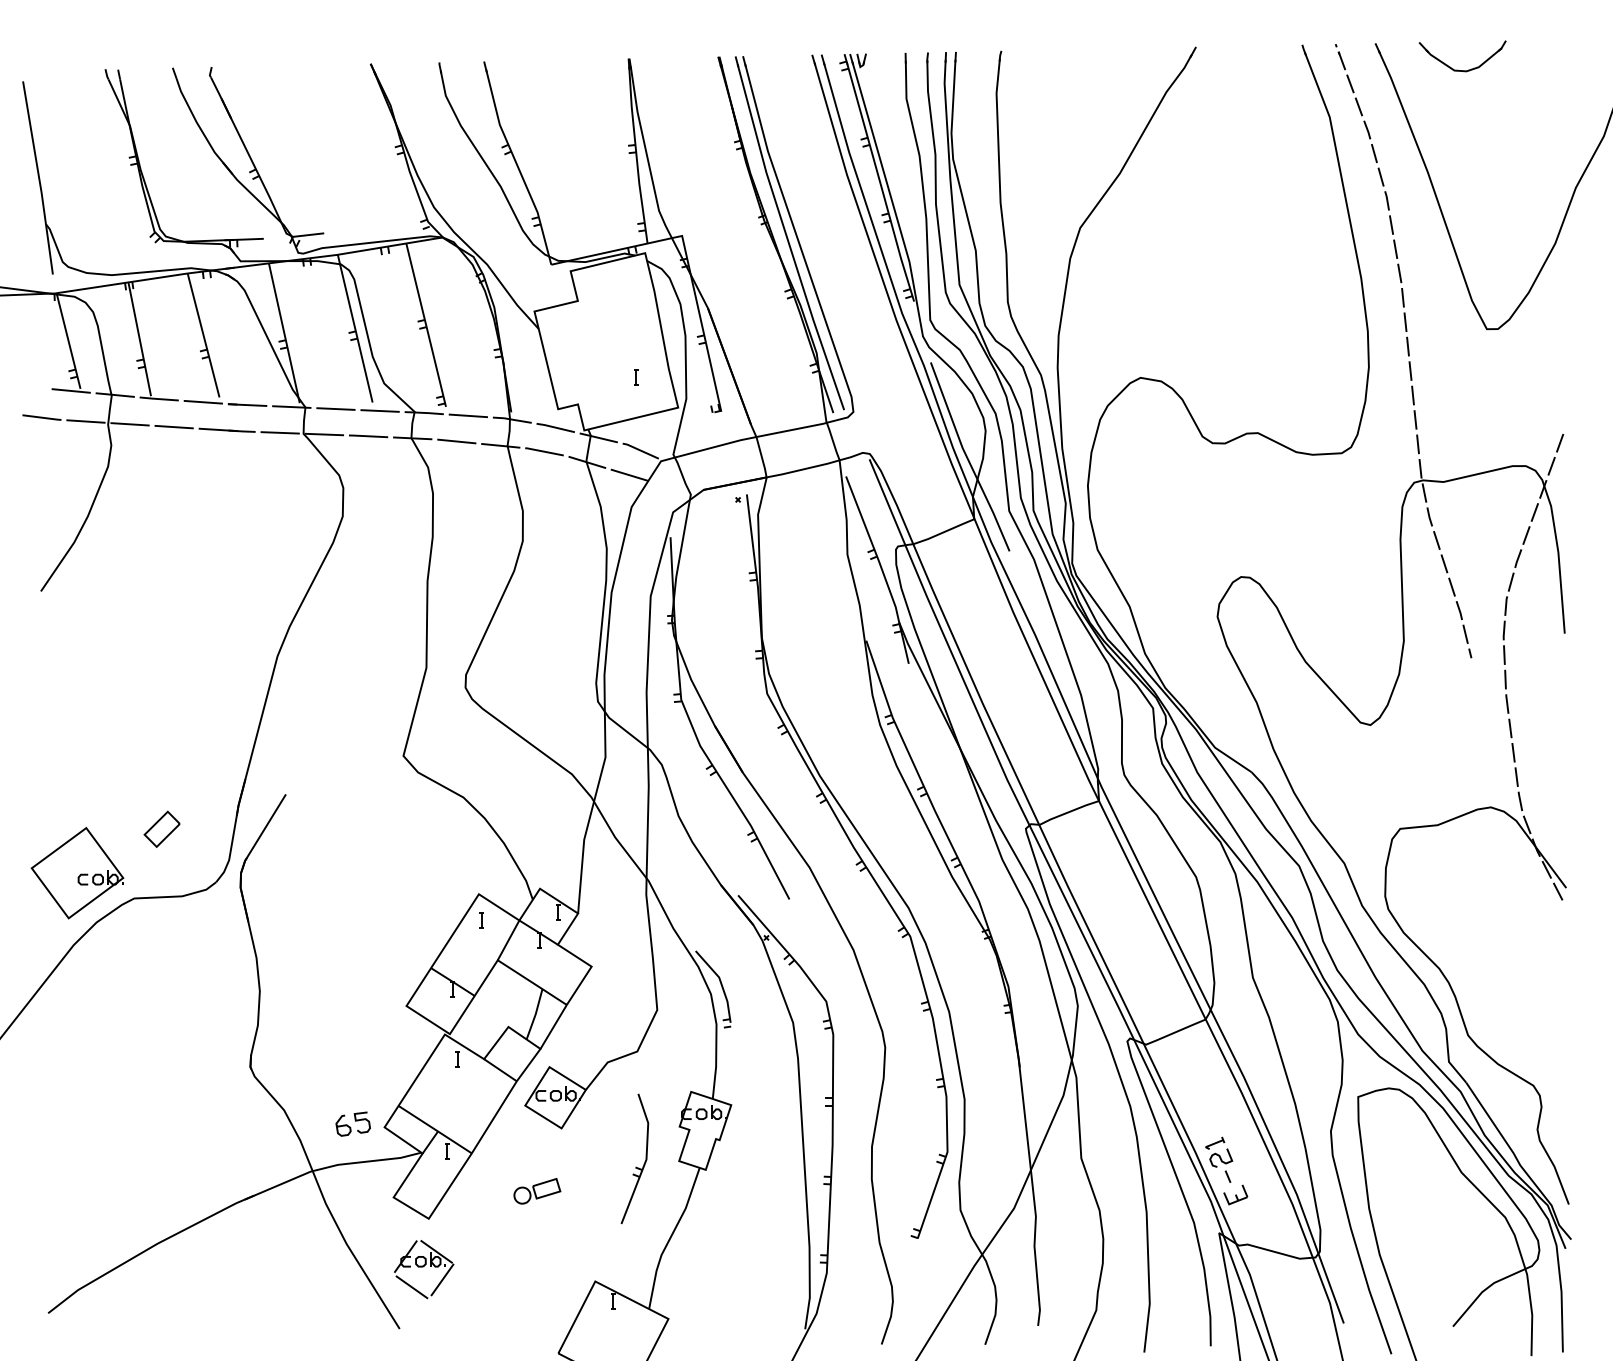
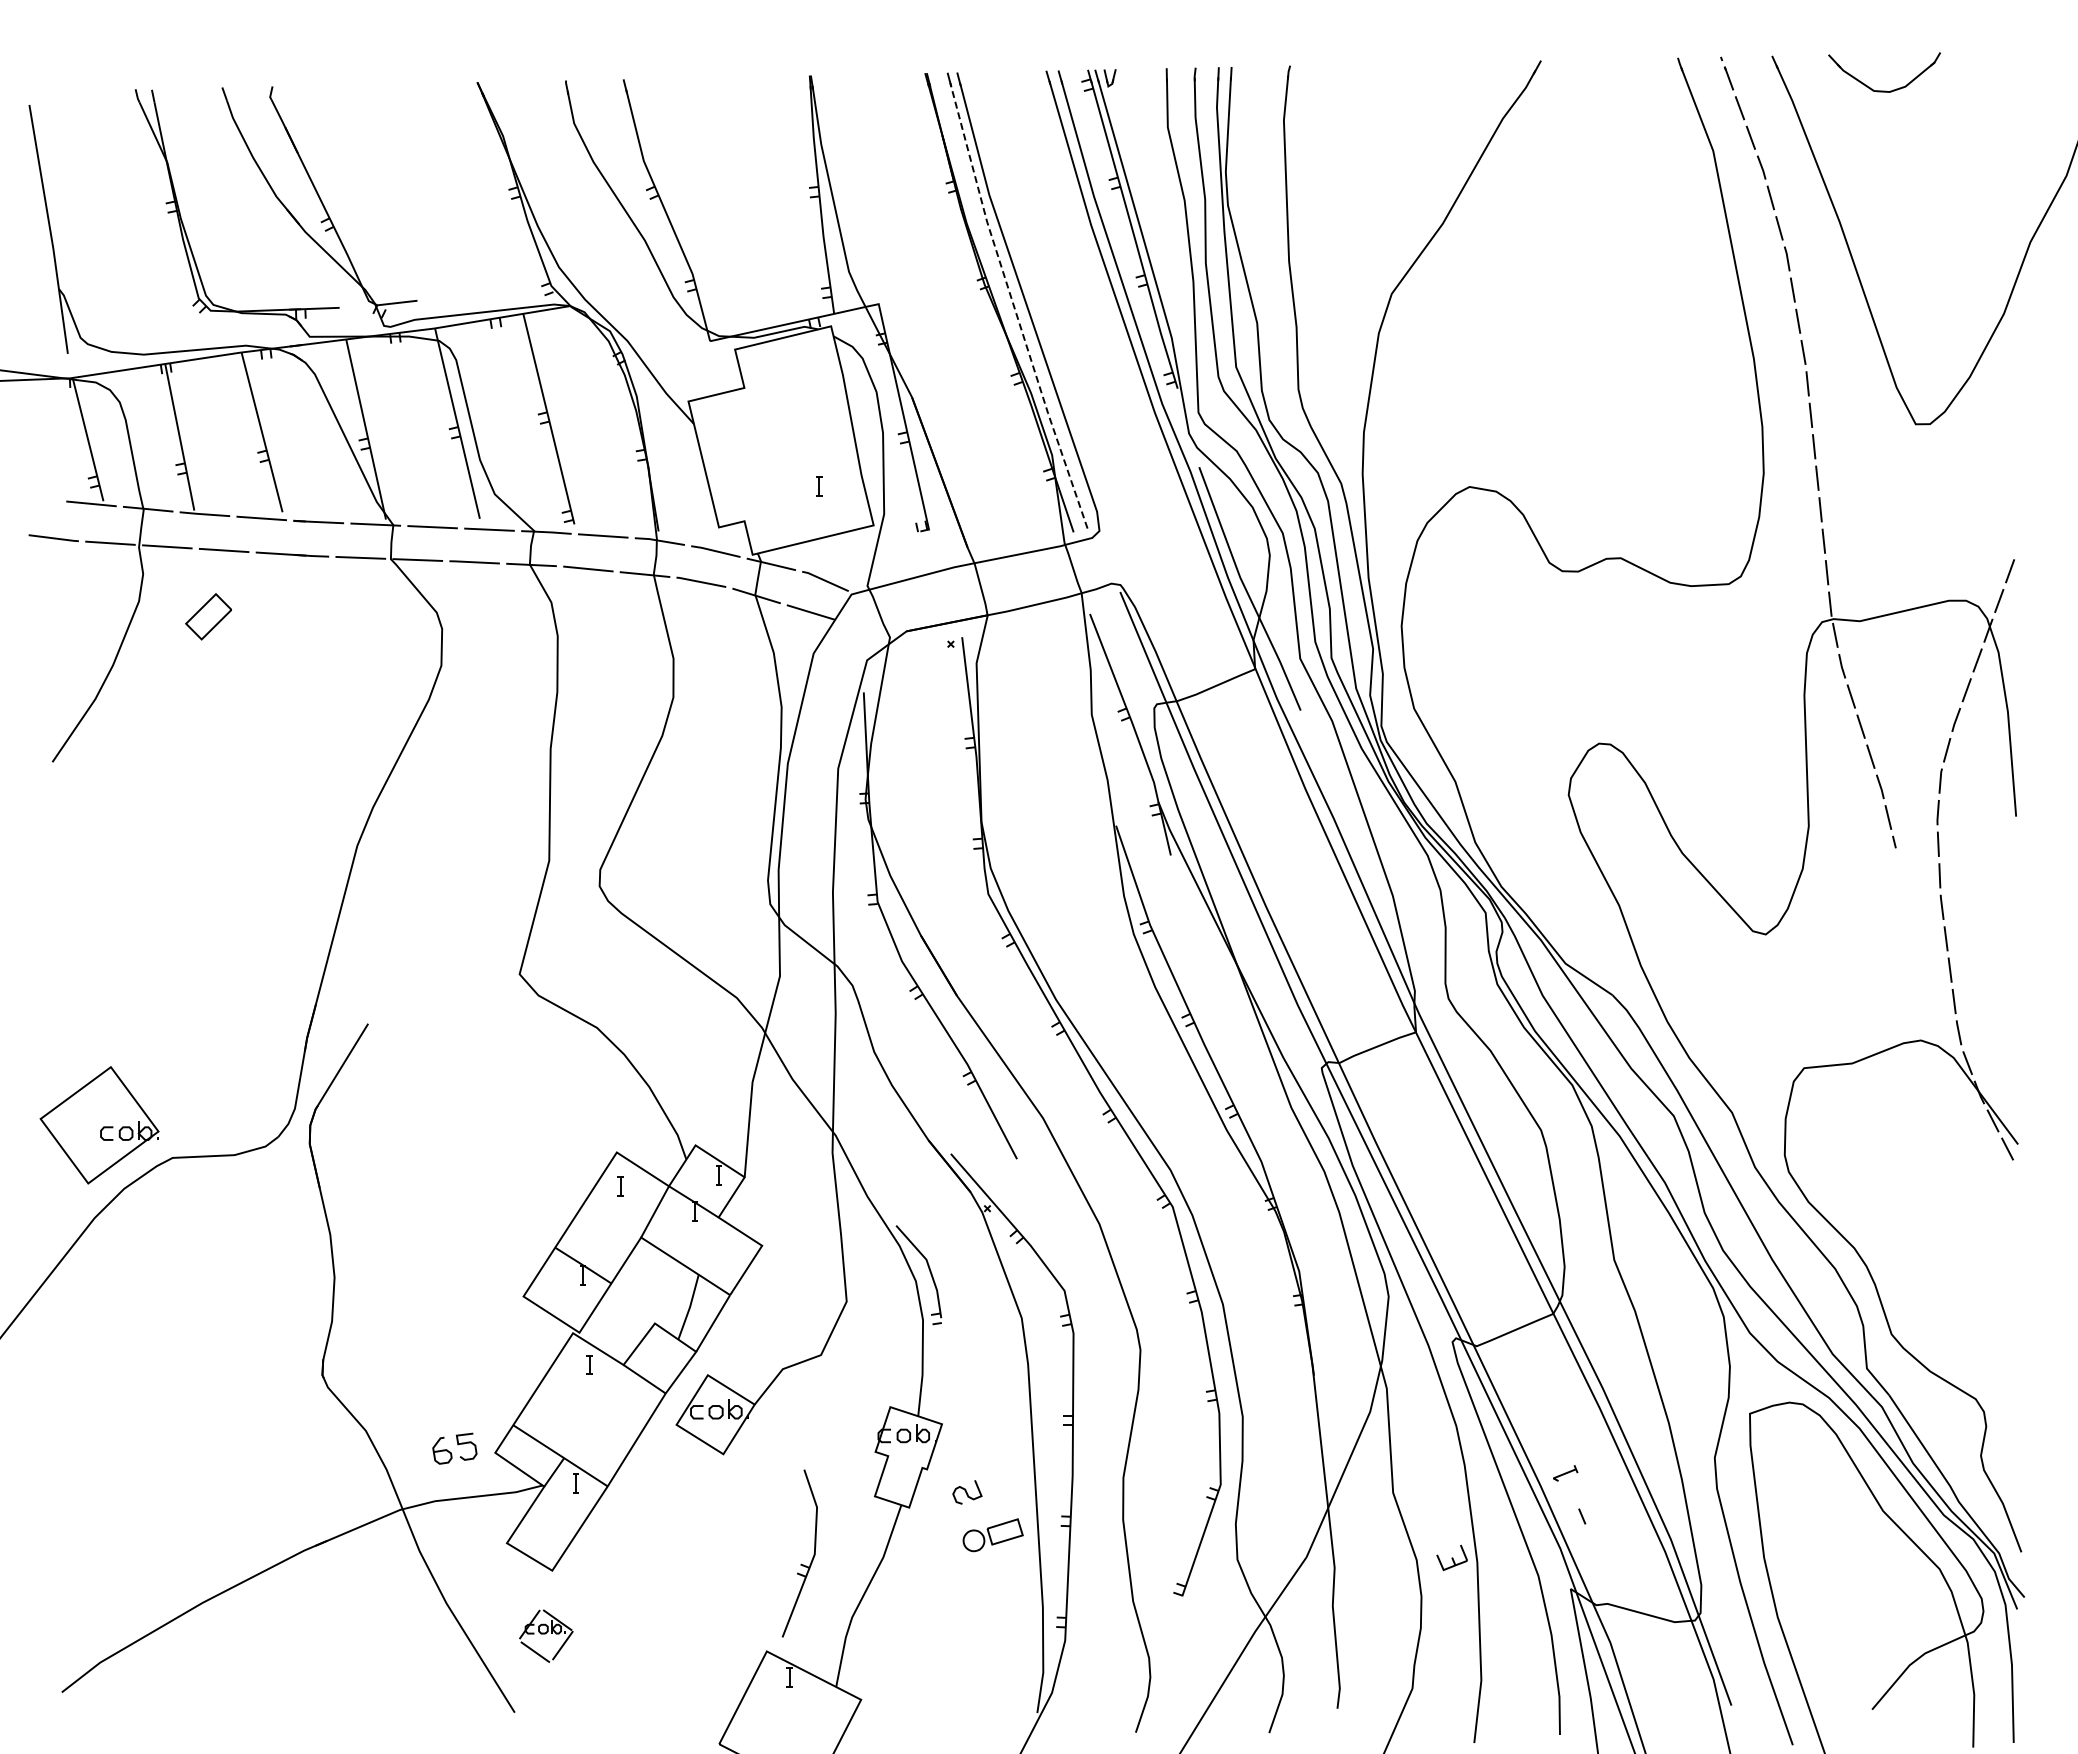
line: (787, 237) -> (1014, 306), solid -> dashed
part: (162, 829) -> (208, 616), moved
curve: (1221, 1158) -> (967, 1492), moved
part: (636, 1166) -> (801, 1563), moved
part: (536, 1191) -> (992, 1535), moved
part: (1235, 1194) -> (1451, 1557), moved
part: (424, 1269) -> (546, 1636), size x0.7

